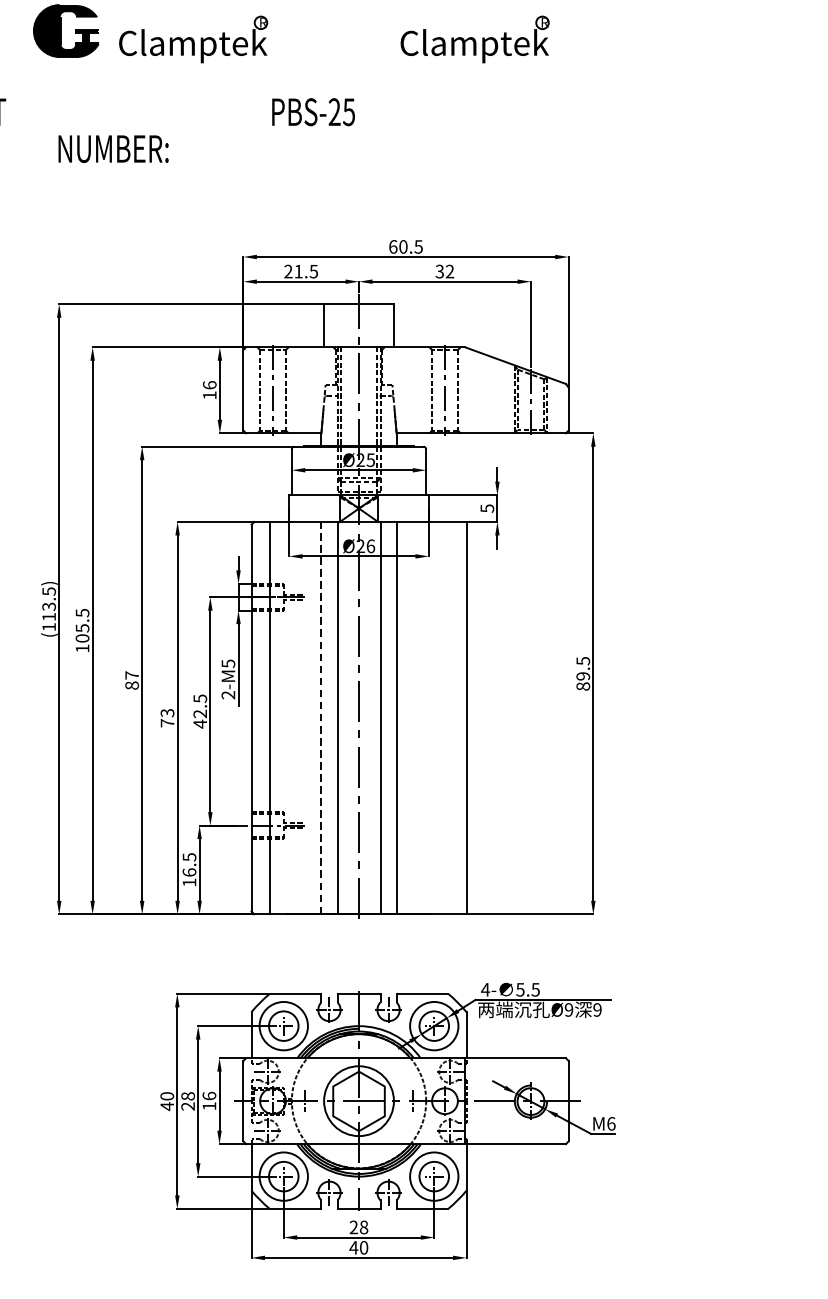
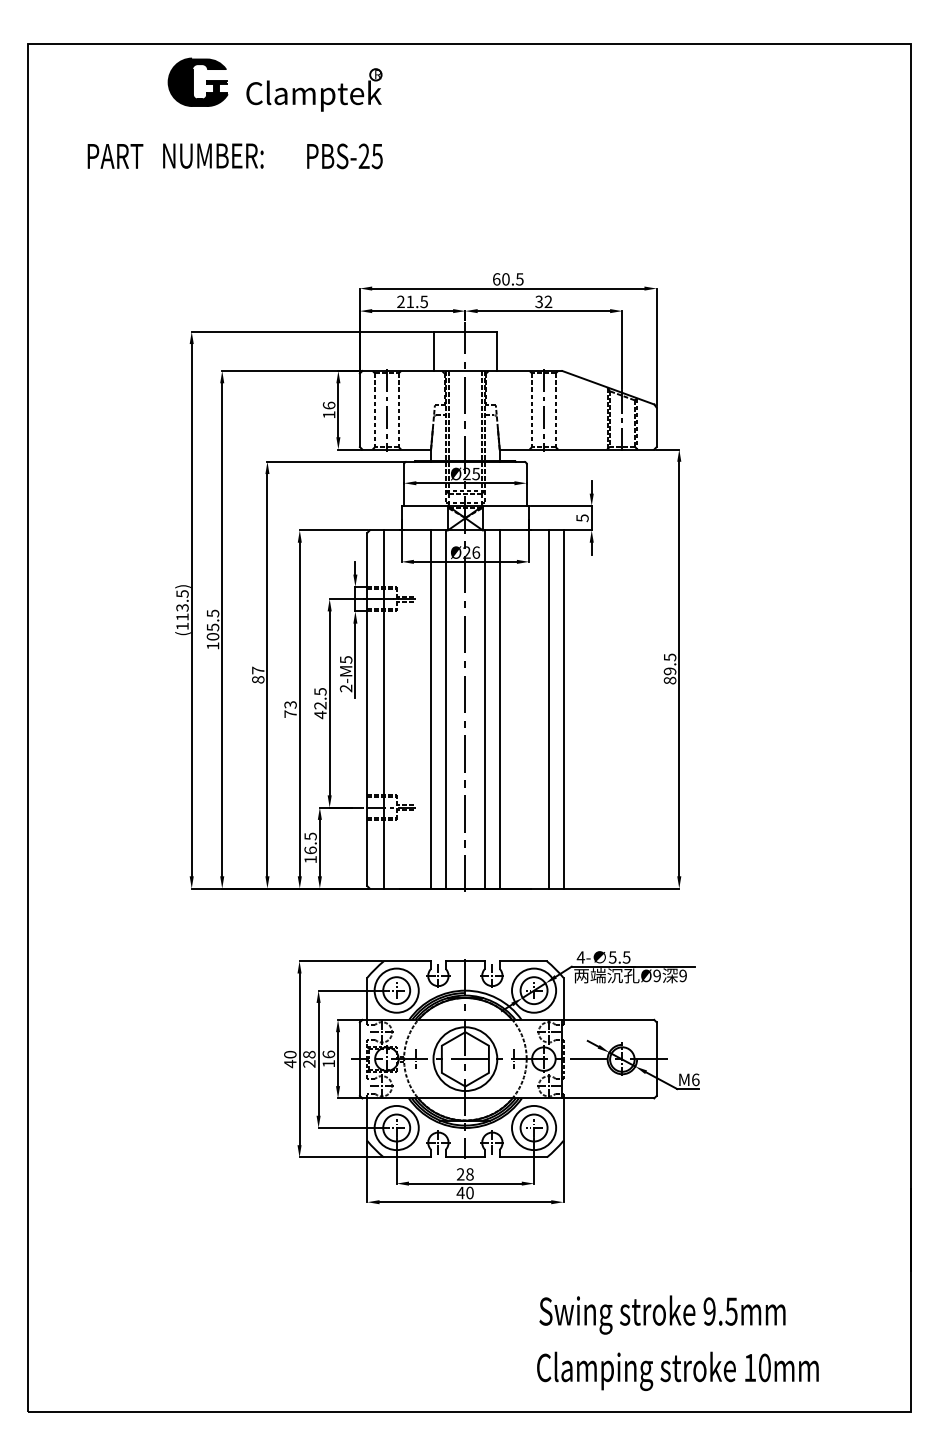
part: (475, 38) -> (571, 89), removed
text: (313, 112) -> (344, 156), moved
text: (113, 148) -> (213, 155), moved
line: (321, 718) -> (431, 709), dashed -> solid
line: (450, 718) -> (548, 709), added

